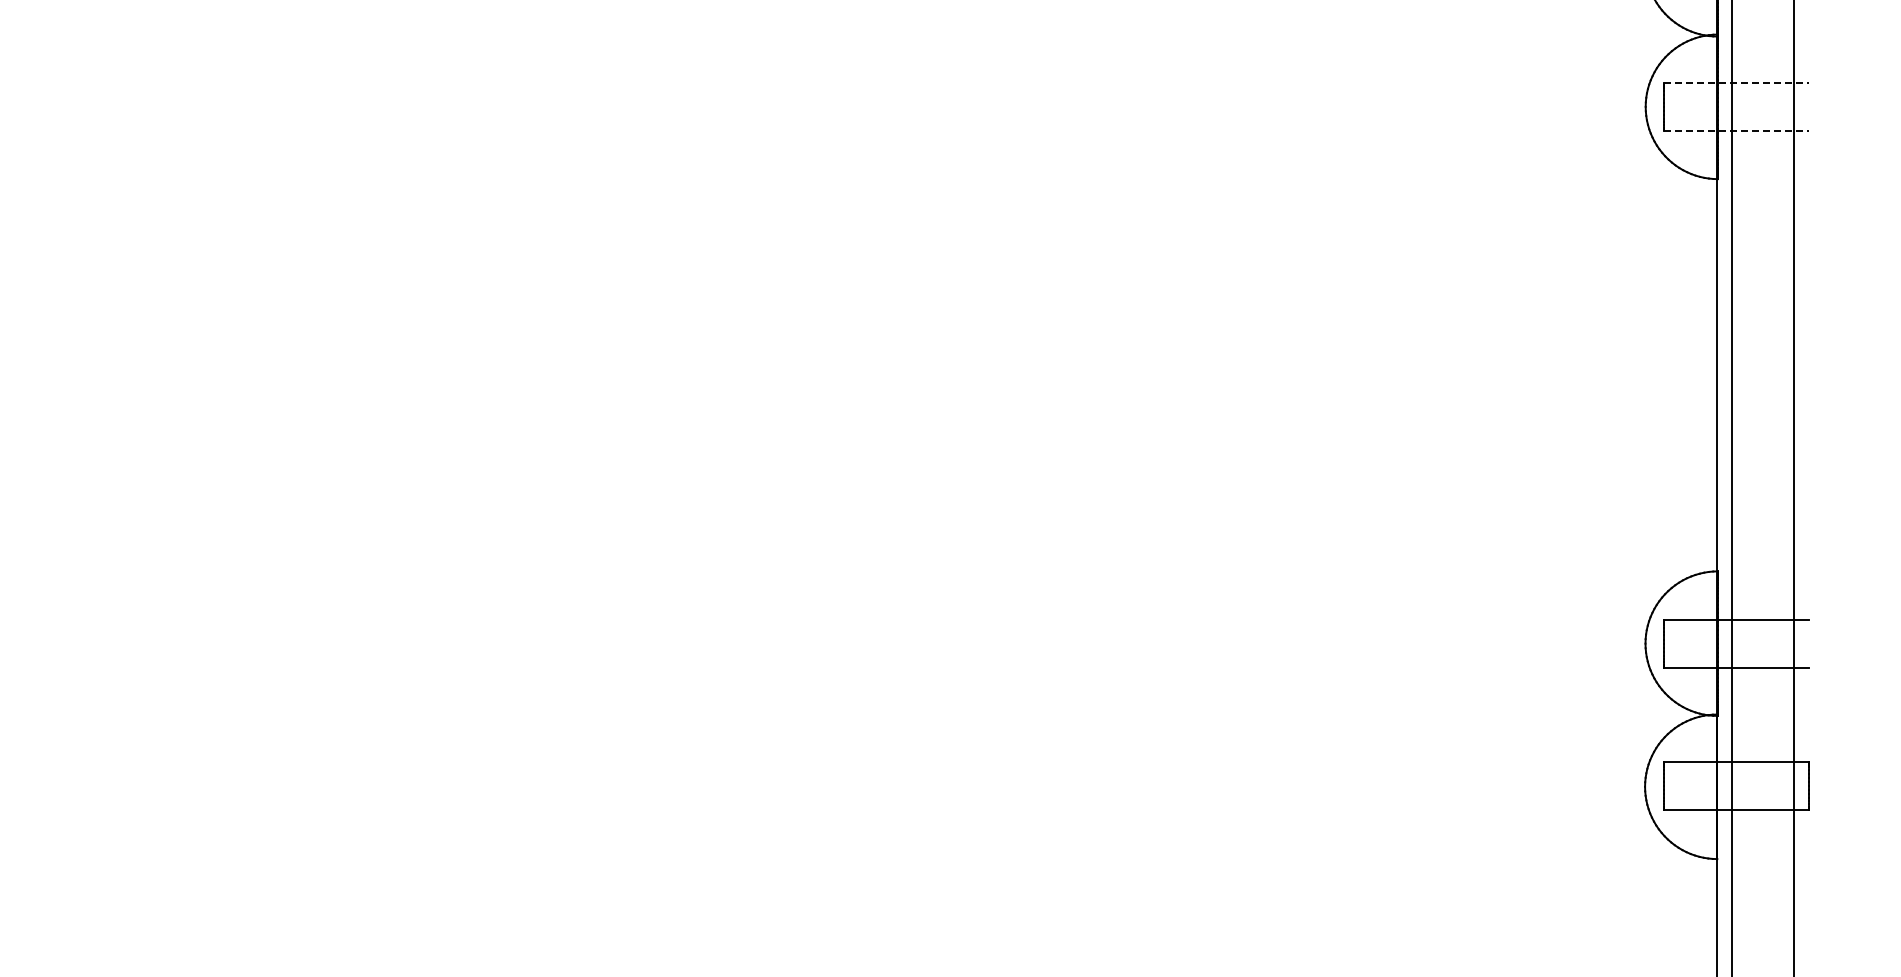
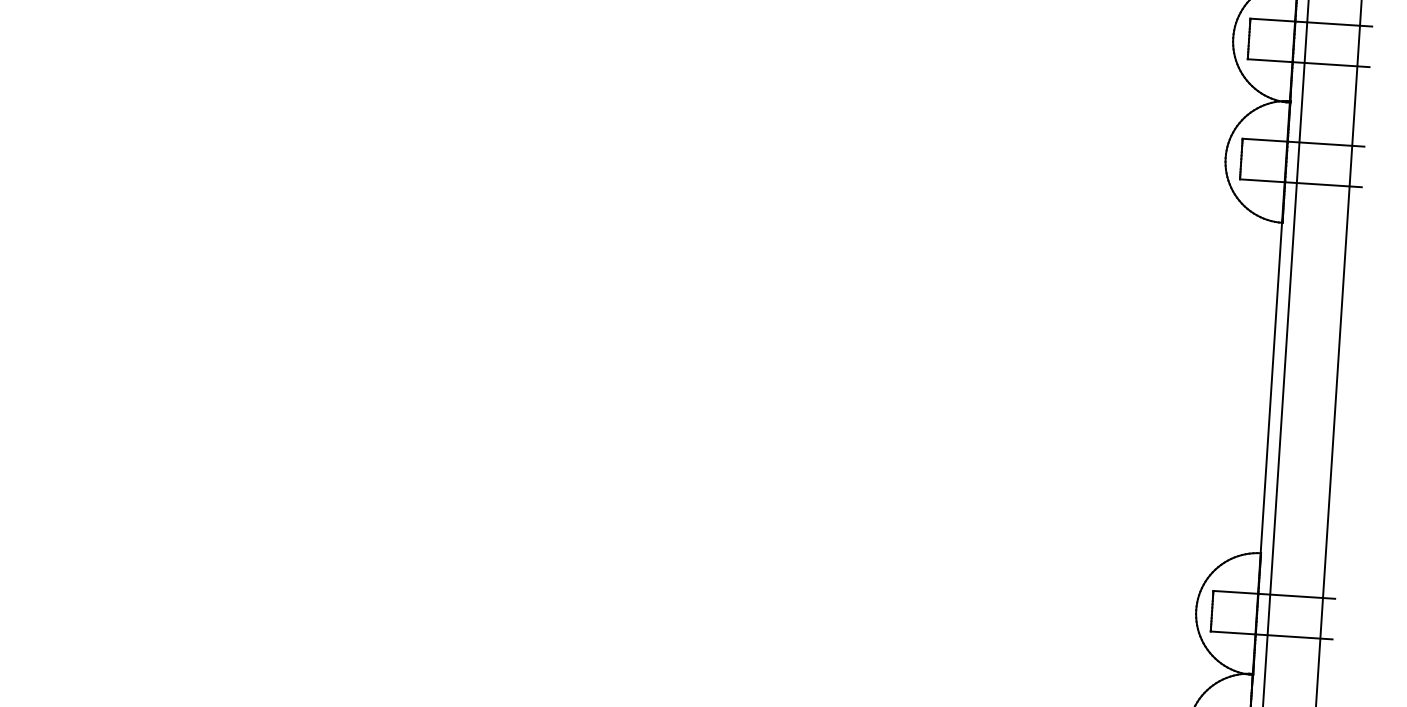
line: (1737, 82) -> (1304, 142), dashed -> solid
line: (1737, 130) -> (1301, 182), dashed -> solid

